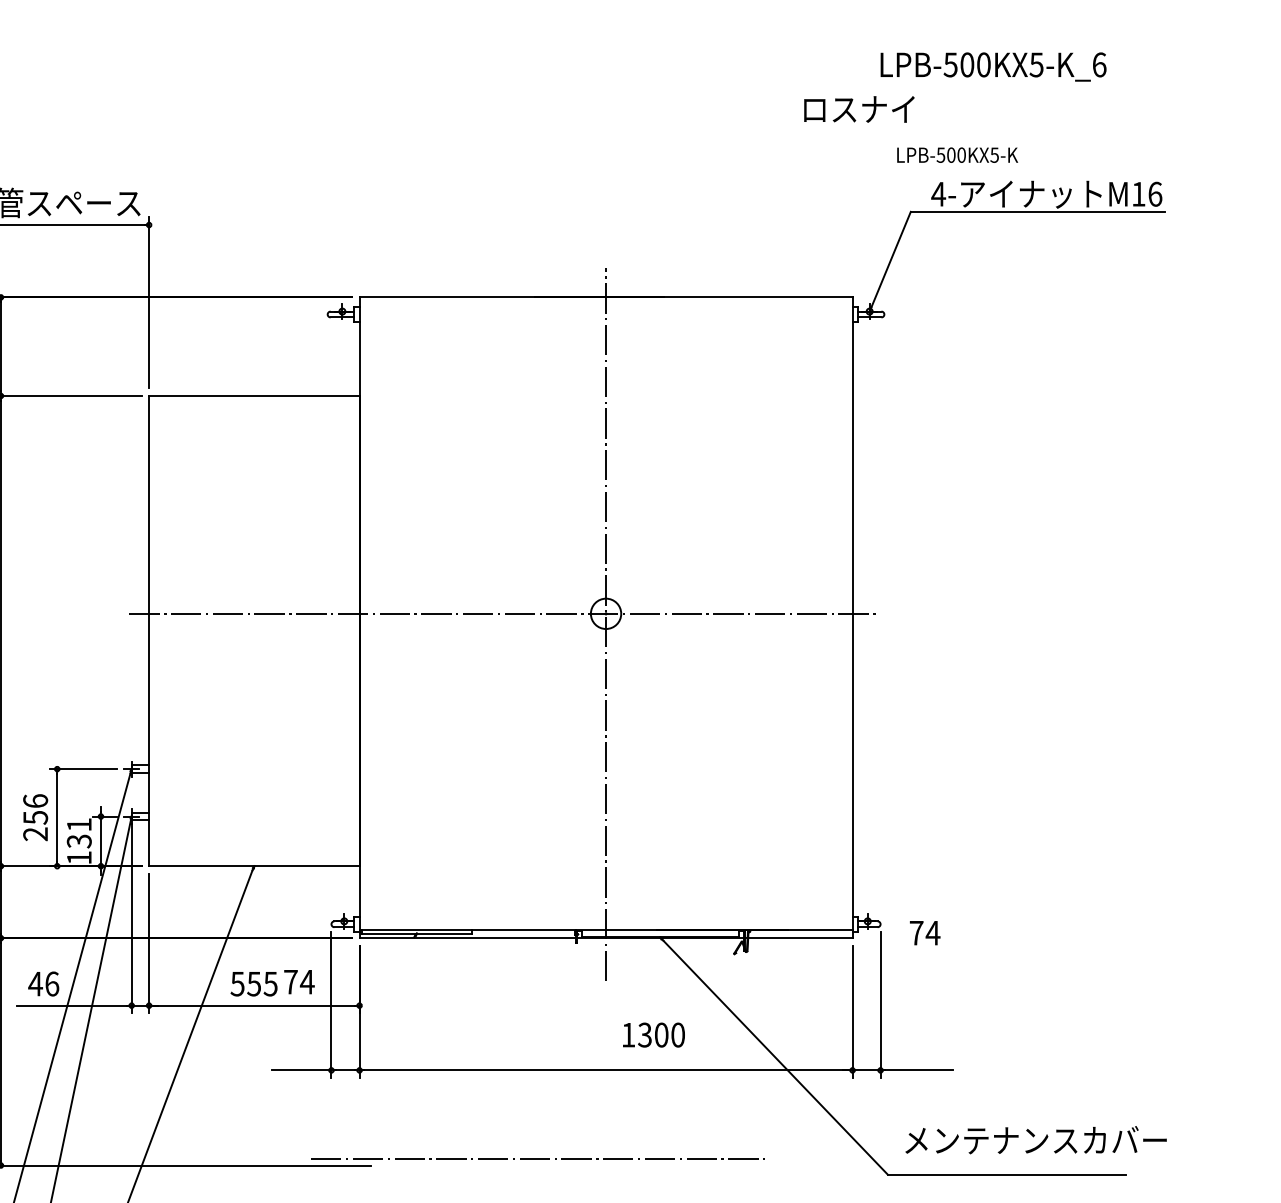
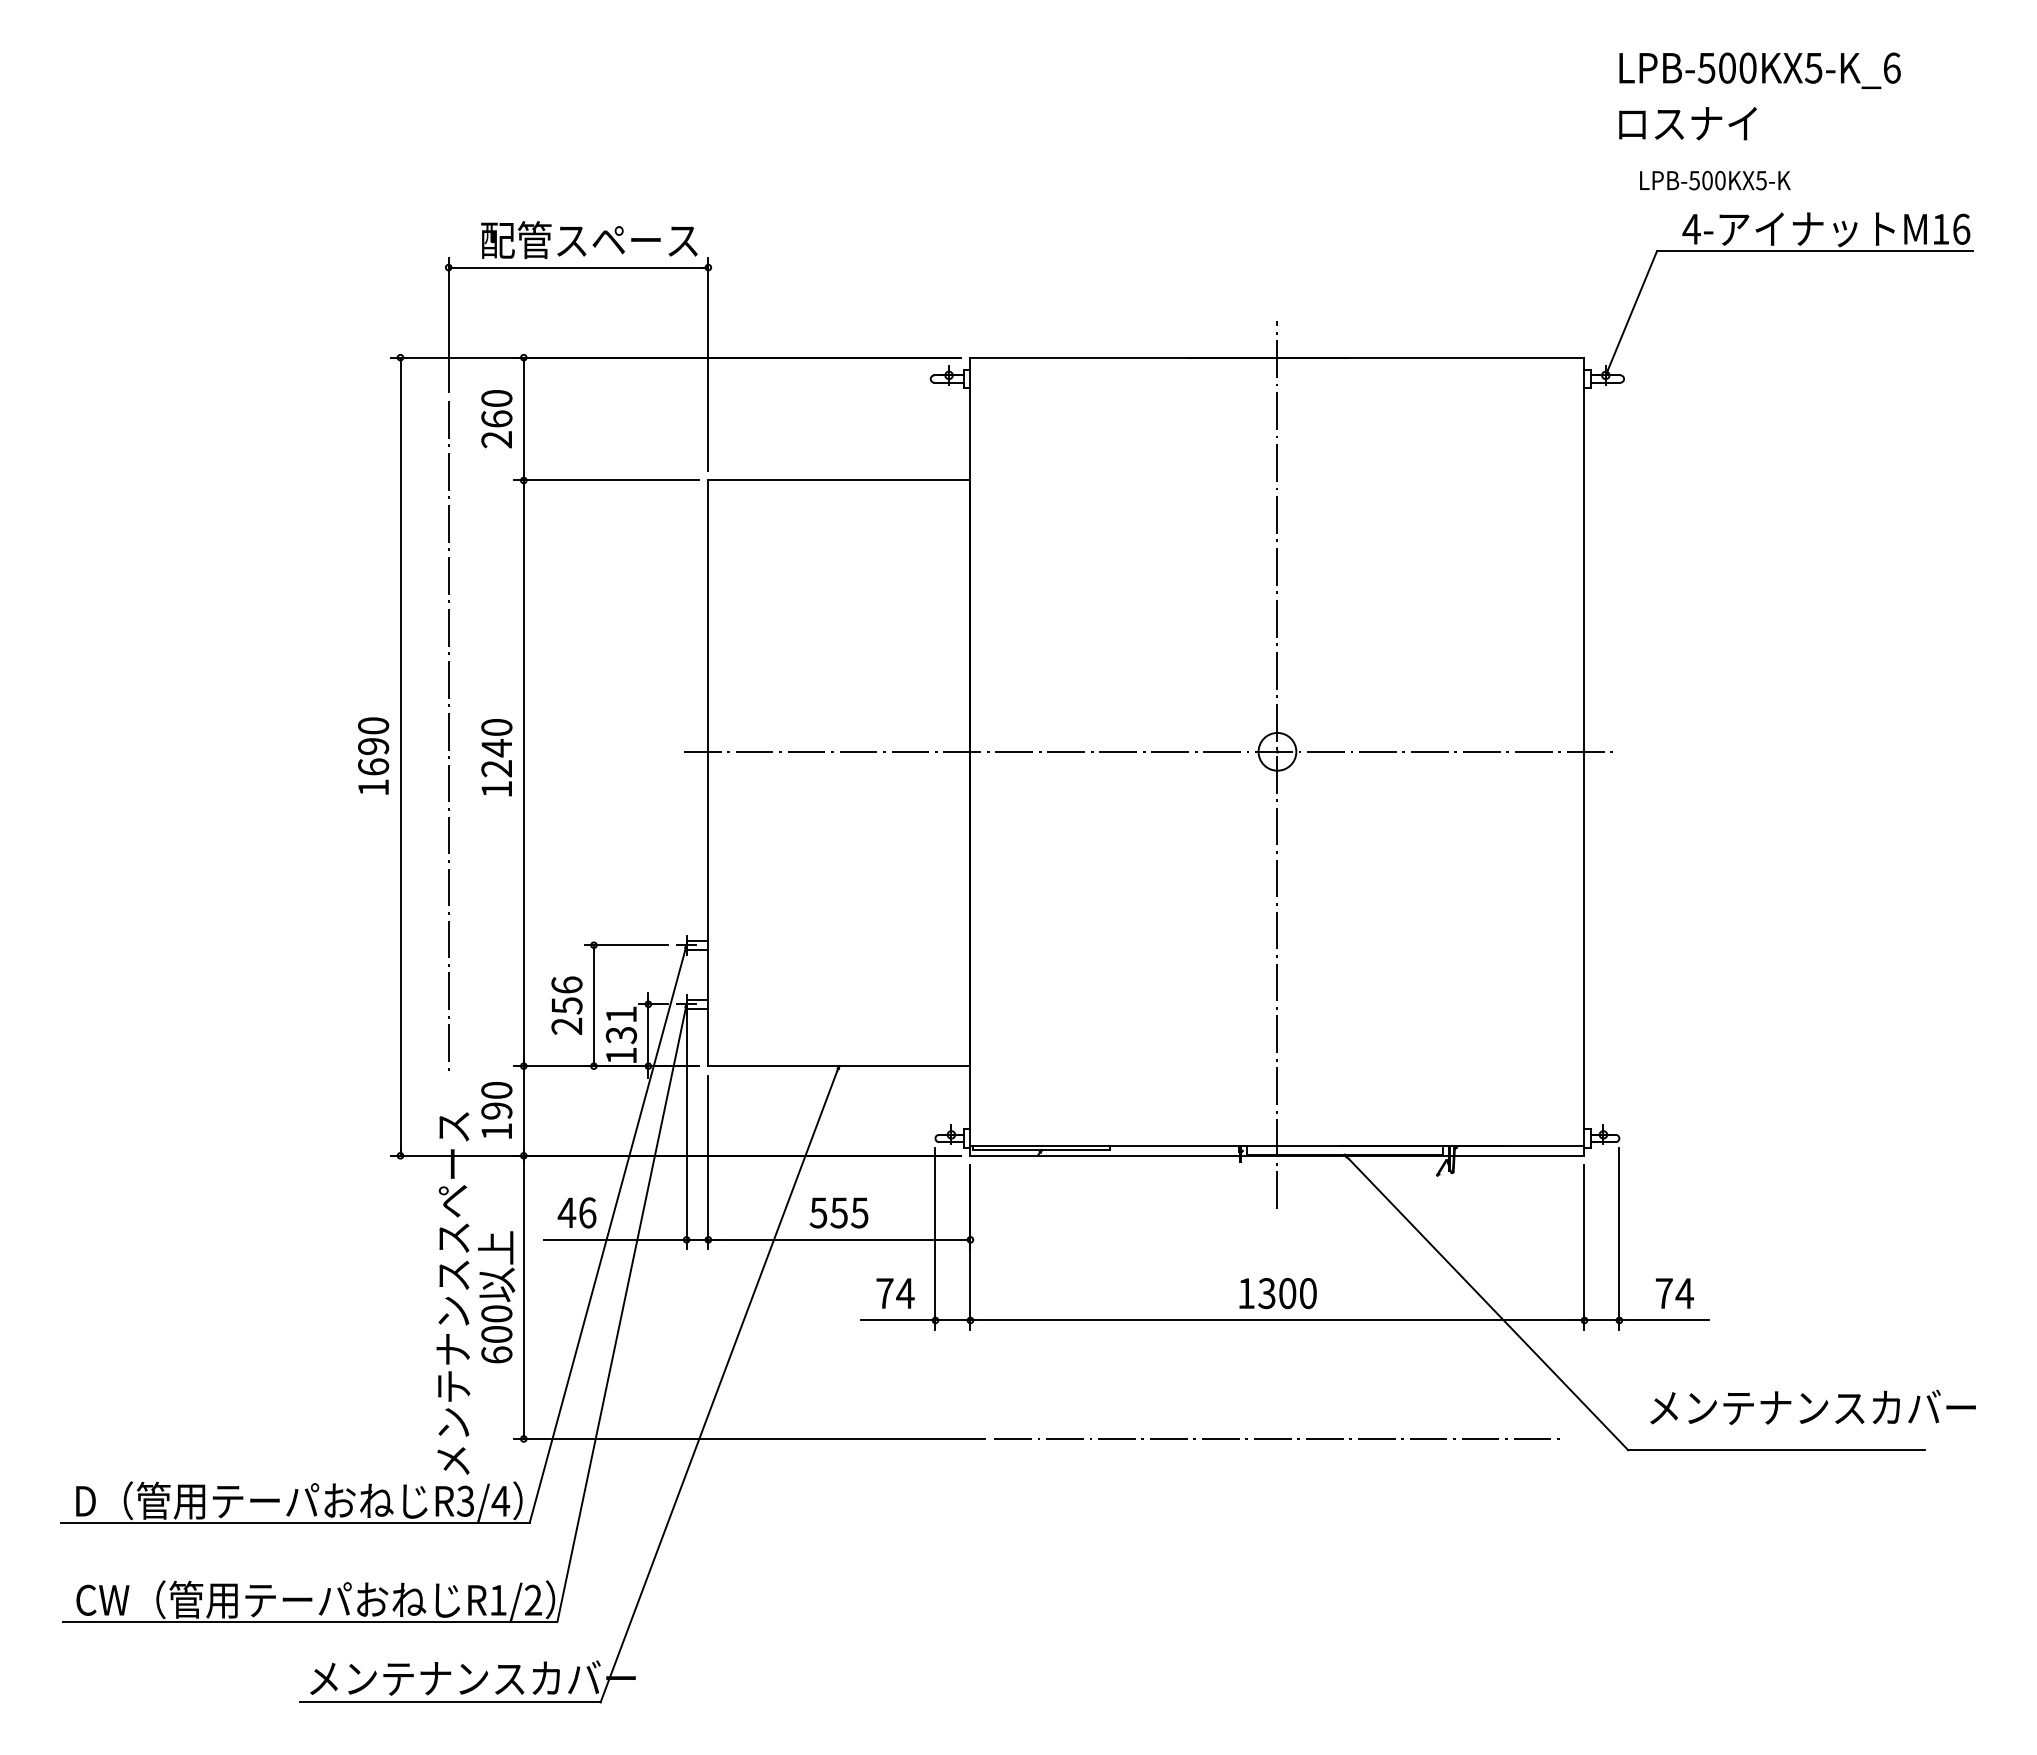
text: (859, 109) -> (1687, 123), moved
text: (924, 933) -> (1674, 1293), moved
text: (299, 982) -> (895, 1293), moved
text: (653, 1035) -> (1277, 1293), moved
line: (537, 1158) -> (1276, 1438), moved

